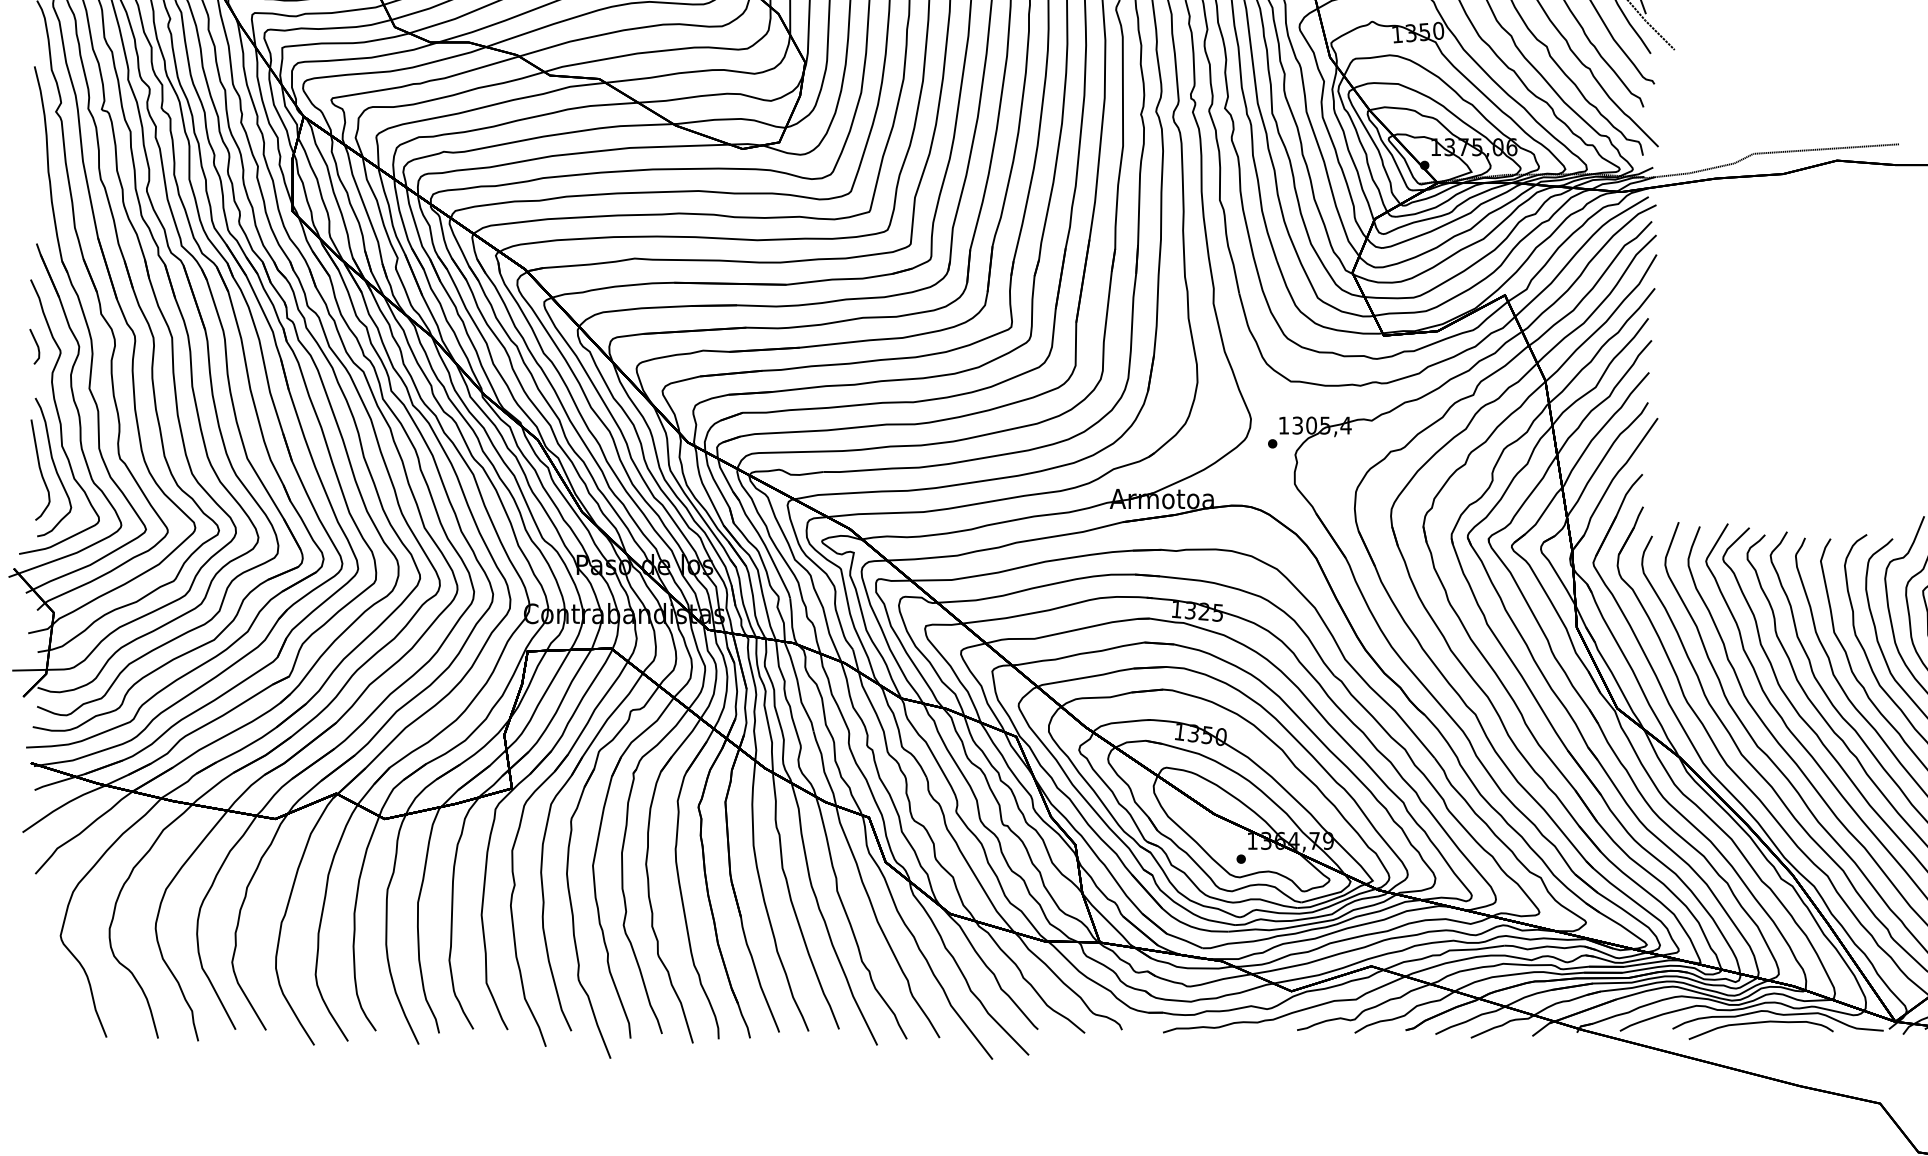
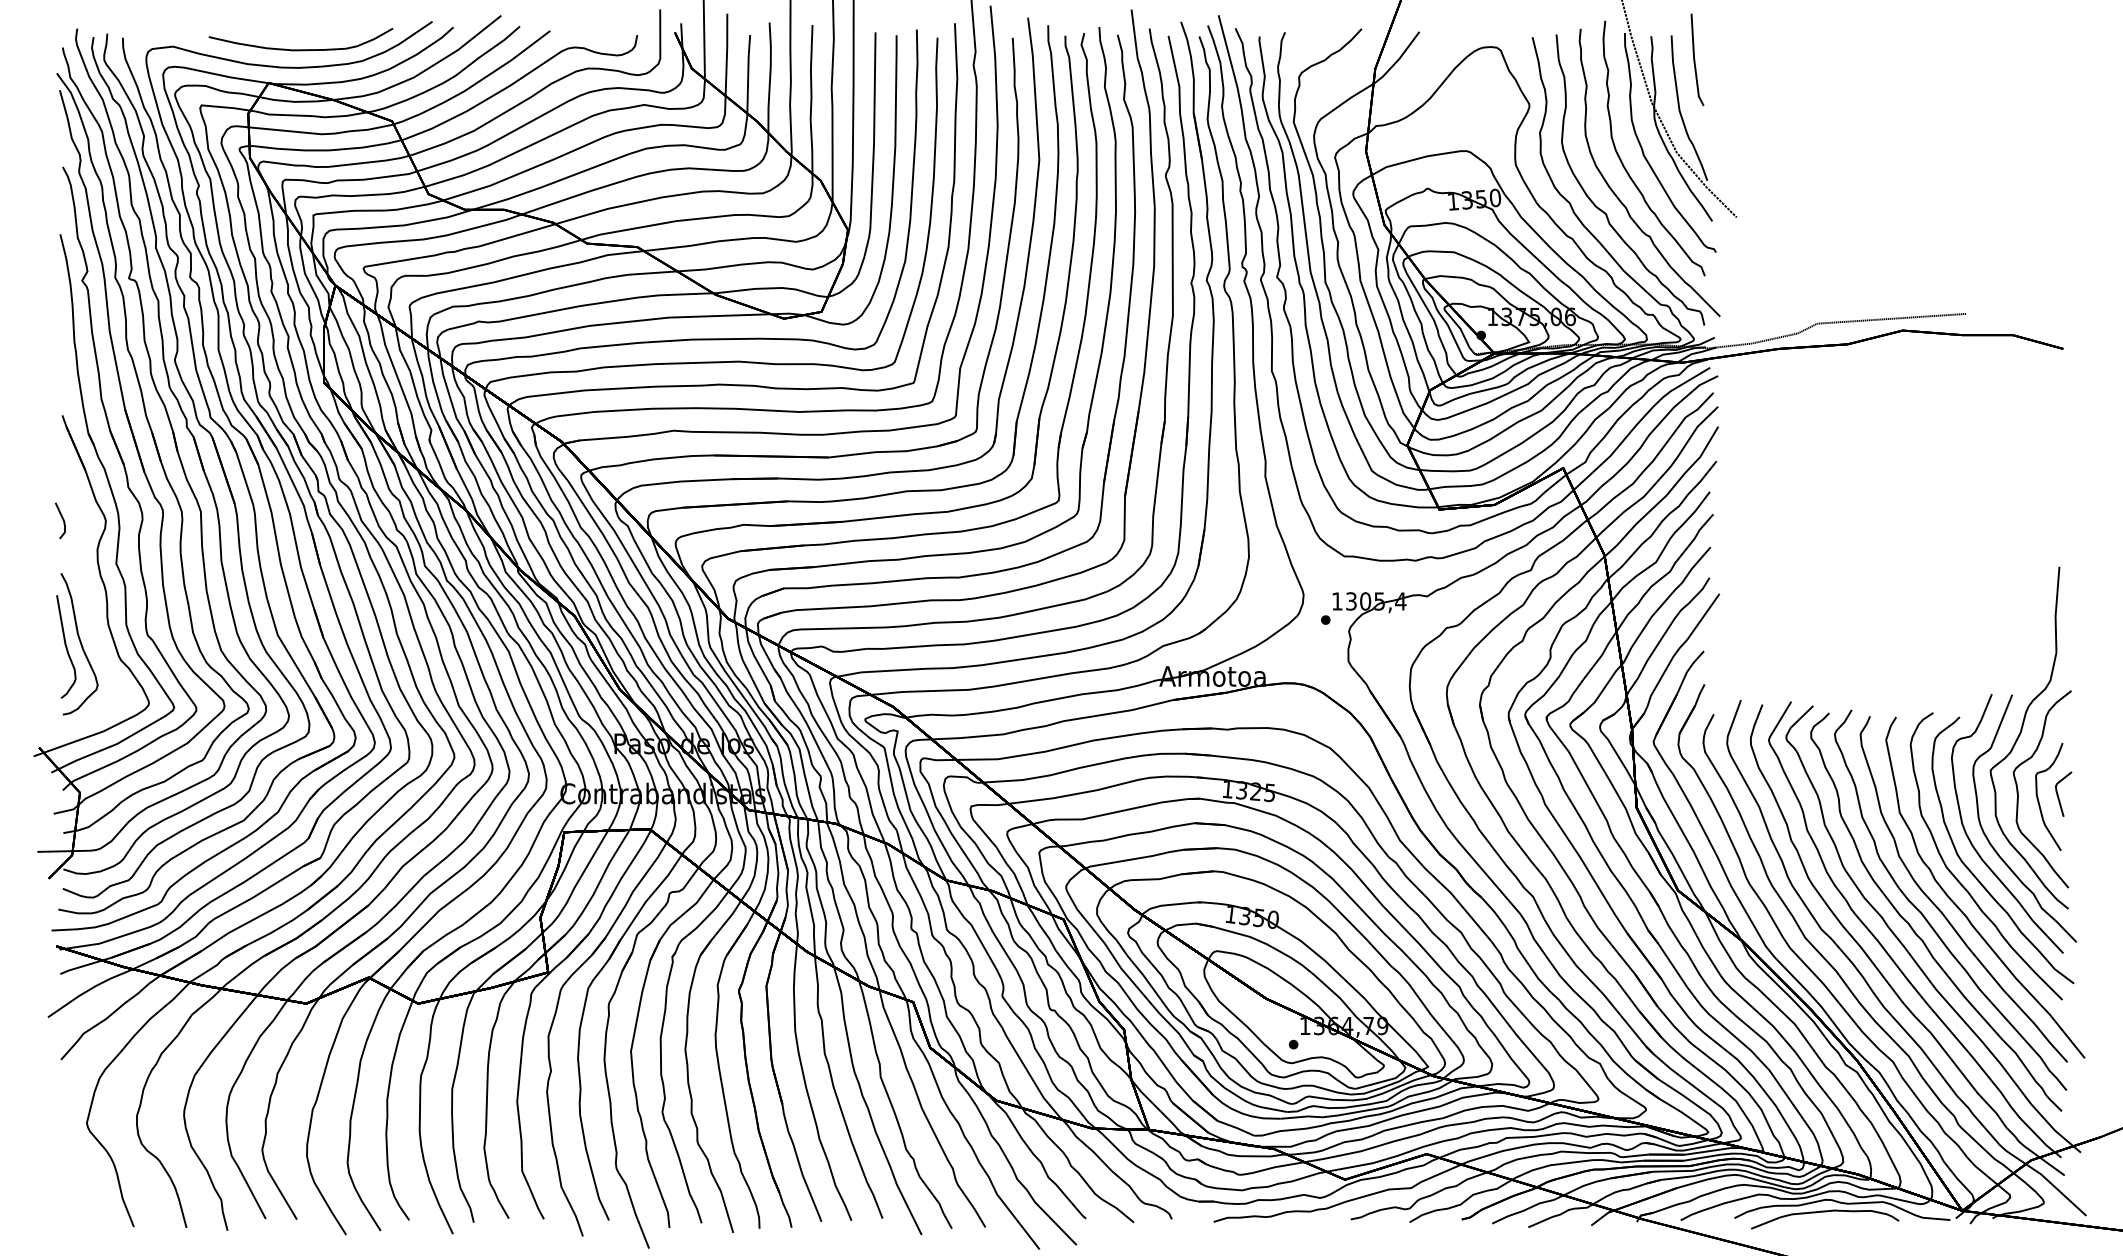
part: (59, 416) -> (85, 592), removed

